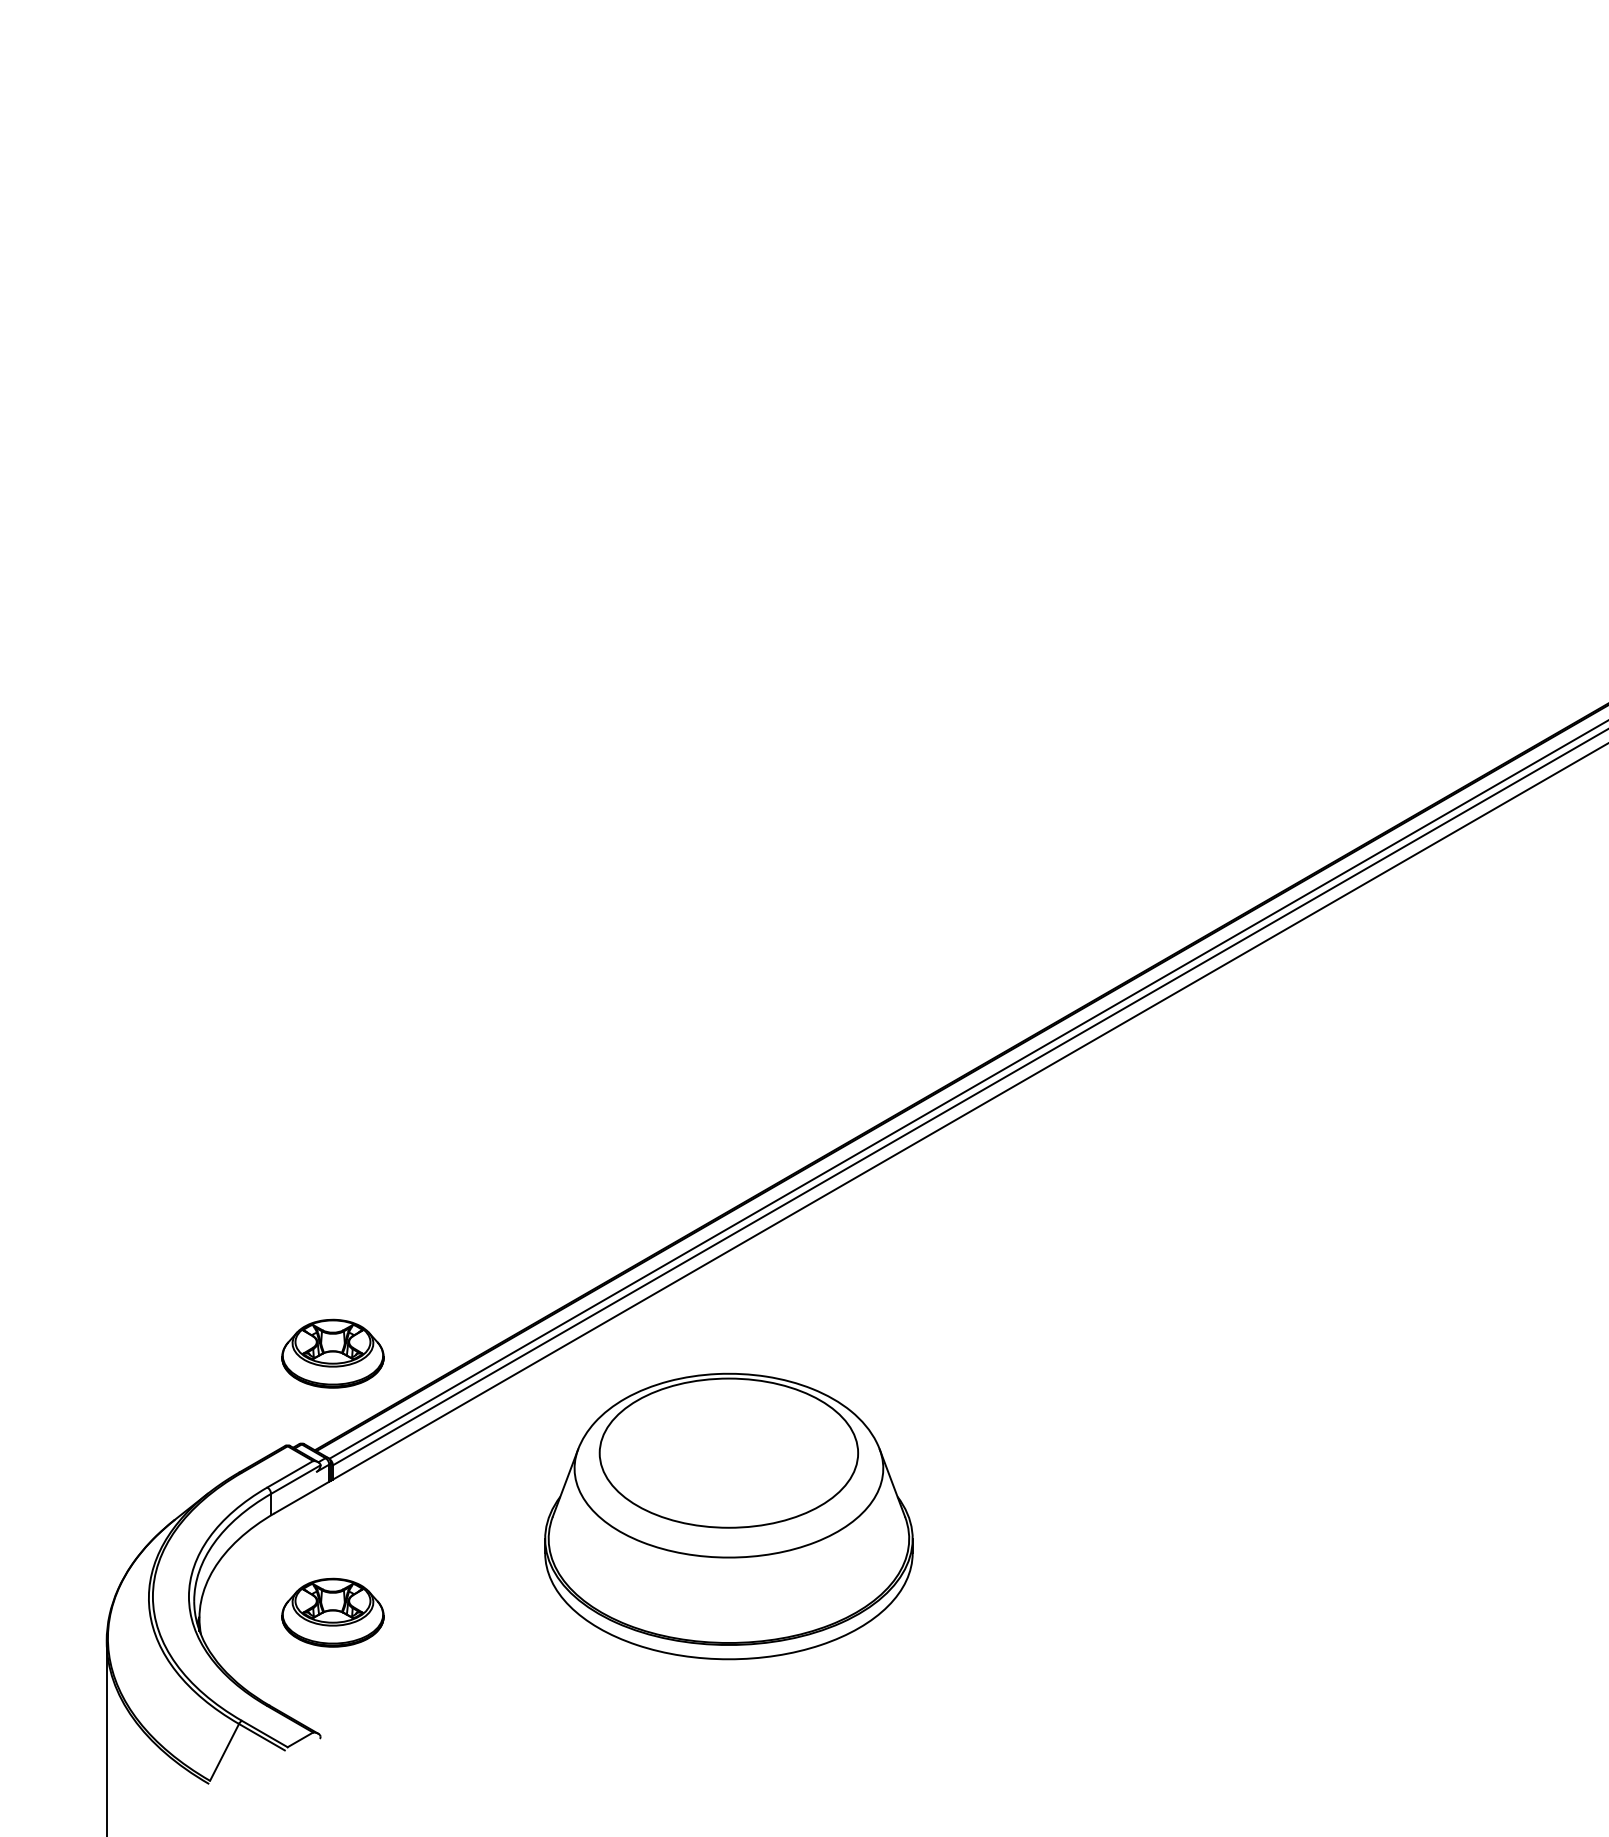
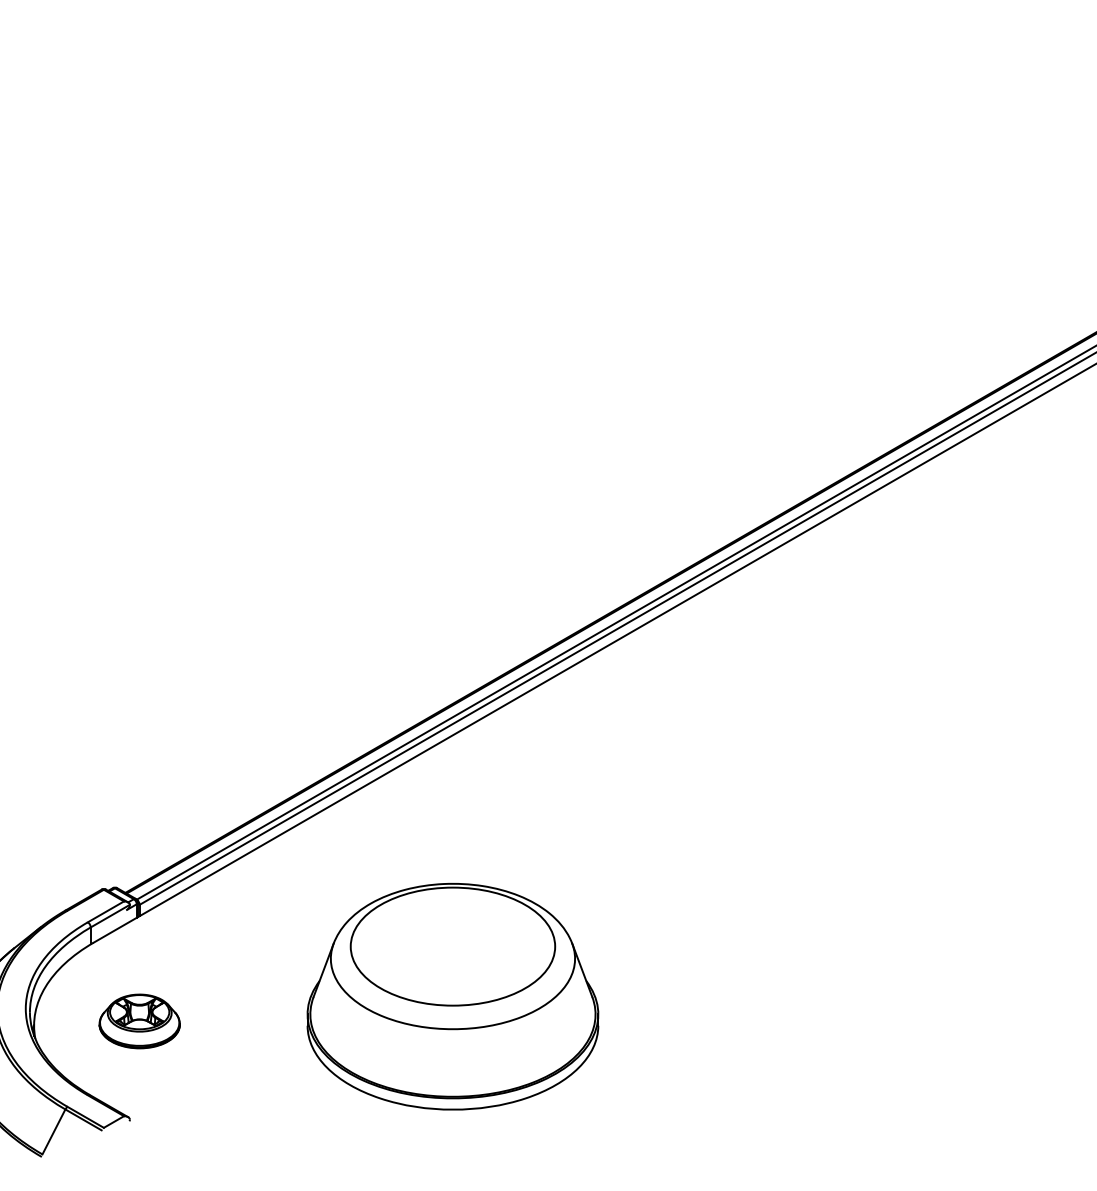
part: (332, 1353) -> (139, 816), removed
part: (728, 1516) -> (452, 996), moved

